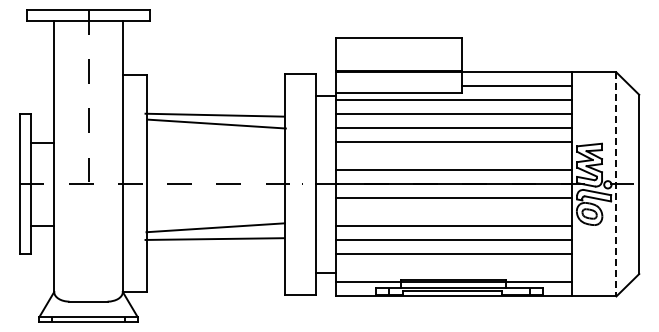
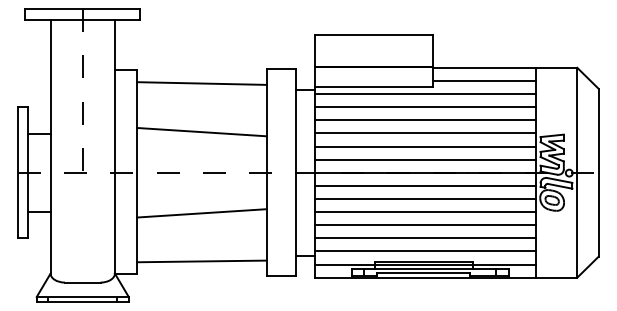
line: (214, 114) -> (201, 82), moved
line: (216, 123) -> (201, 131), moved
line: (453, 156) -> (424, 146), added
line: (616, 184) -> (577, 172), dashed -> solid
line: (453, 212) -> (424, 199), added
line: (214, 238) -> (201, 260), moved
line: (453, 268) -> (424, 251), added

